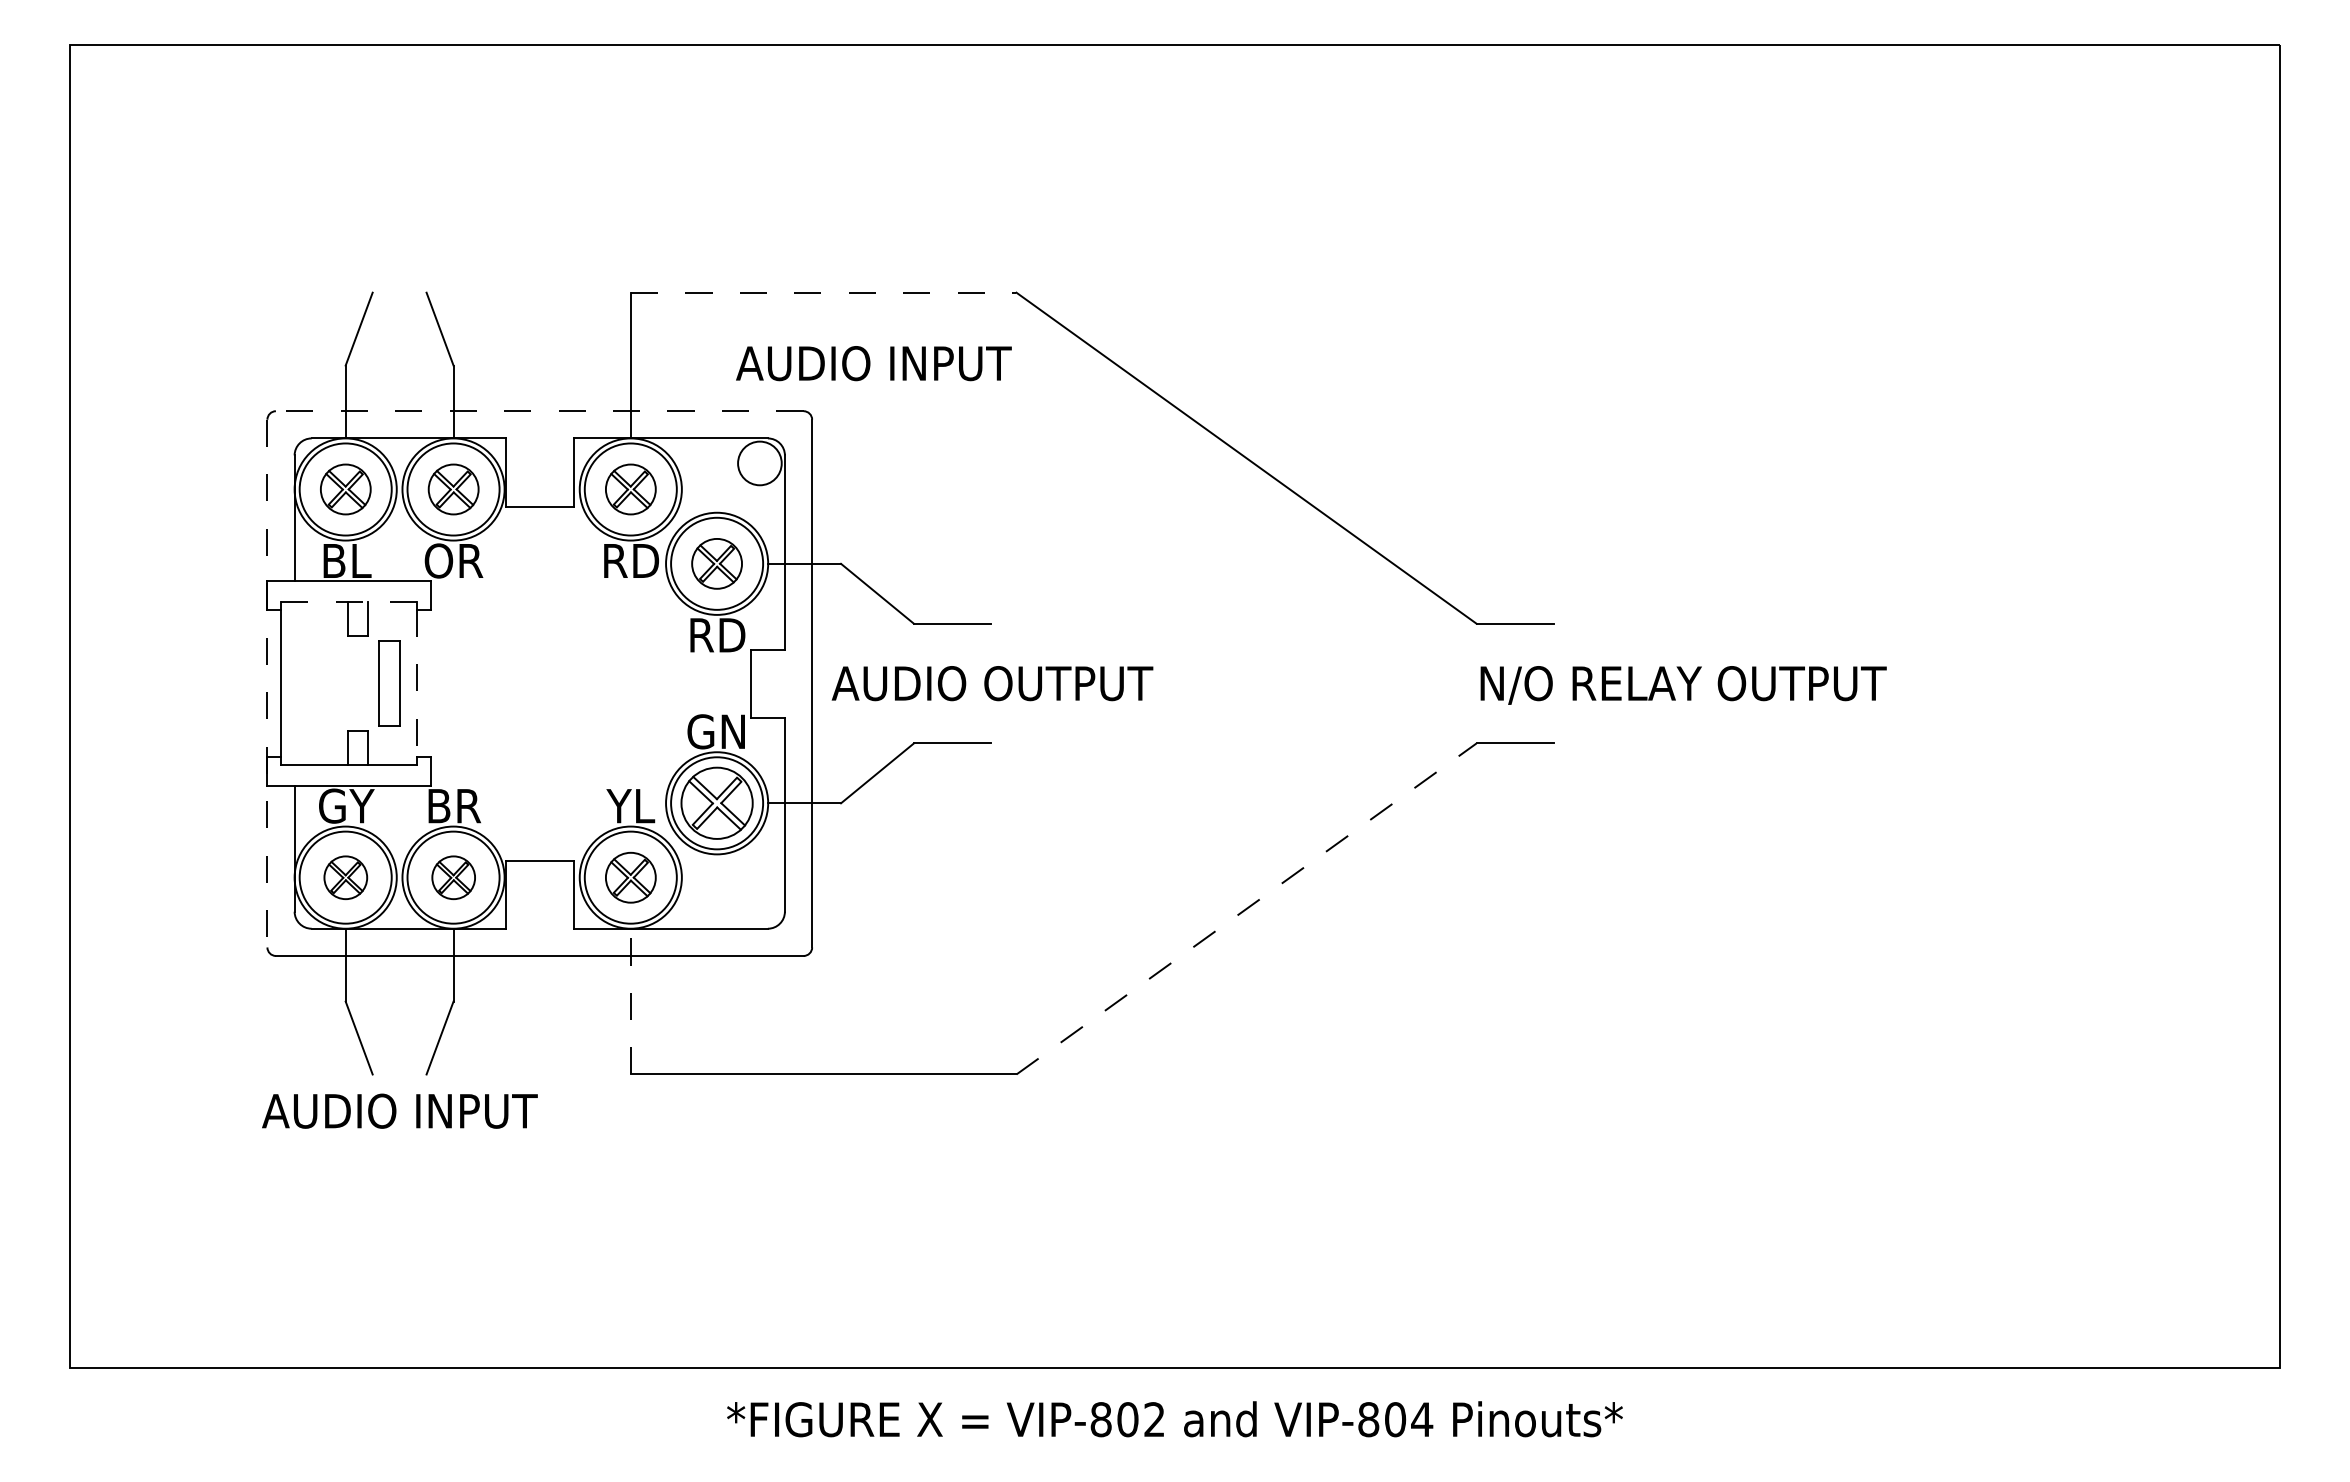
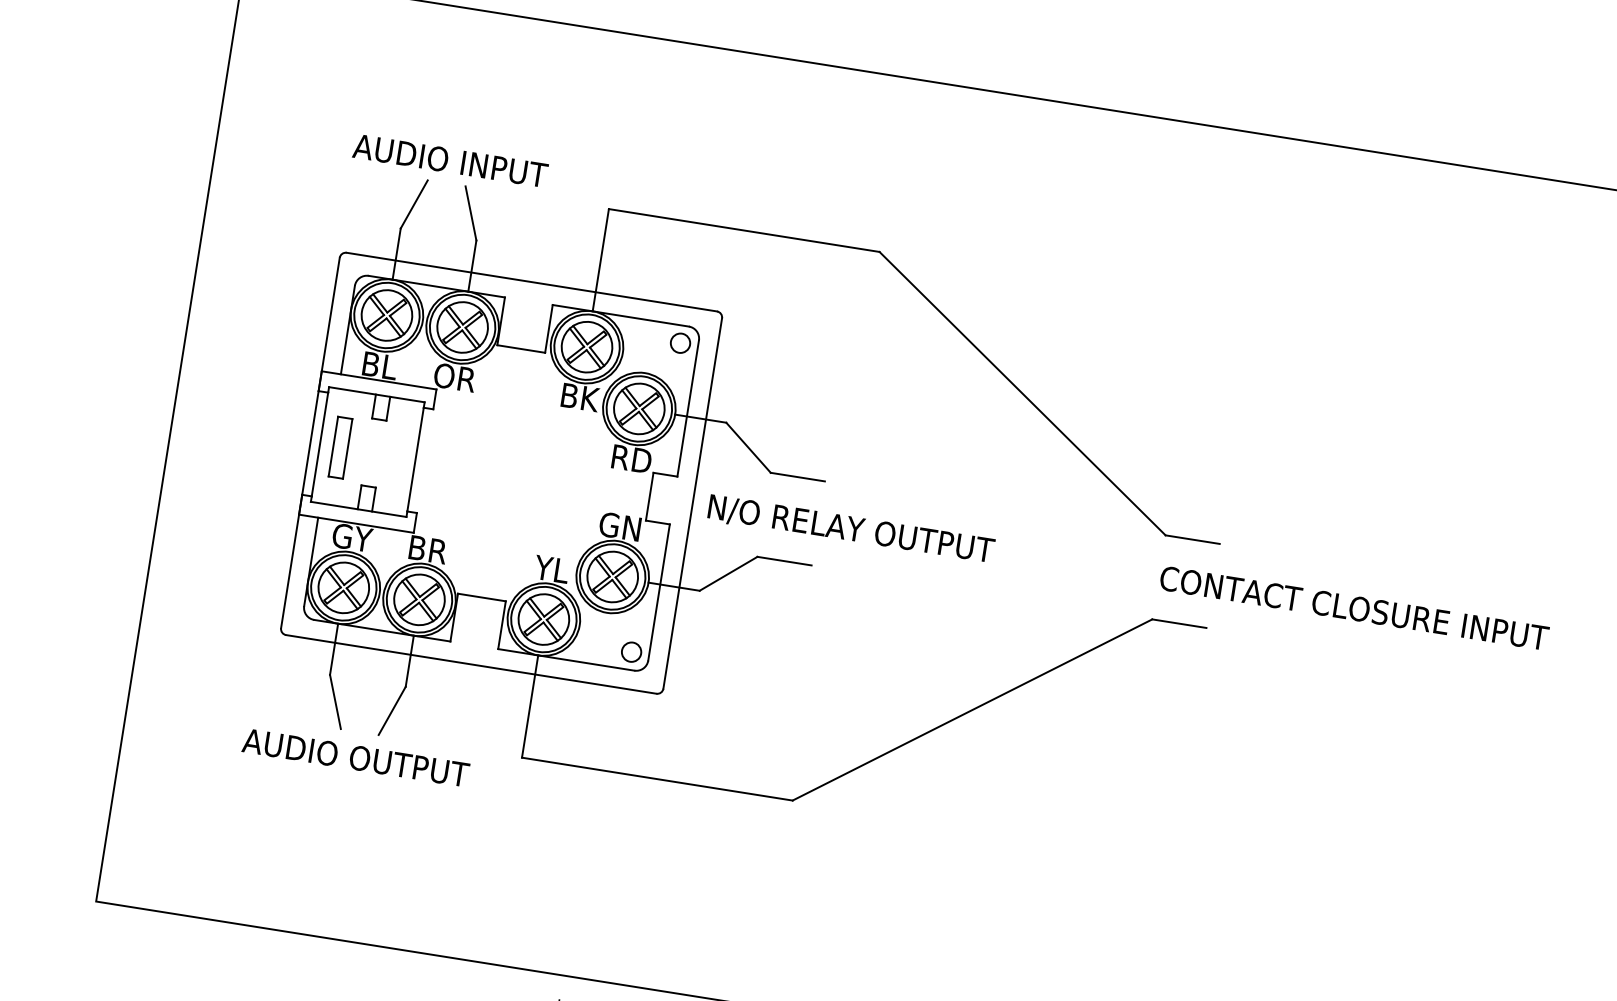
line: (823, 292) -> (744, 230), dashed -> solid
text: (873, 363) -> (450, 160), moved
line: (539, 411) -> (531, 282), dashed -> solid
circle: (759, 463) -> (680, 343), size x0.62
part: (345, 489) -> (386, 315), size x1.43
part: (453, 489) -> (462, 327), size x1.43
part: (630, 489) -> (586, 347), size x1.43
text: (631, 560) -> (579, 397), RD -> BK
part: (716, 563) -> (638, 408), size x1.43
line: (349, 601) -> (377, 394), dashed -> solid
line: (267, 683) -> (310, 442), dashed -> solid
part: (389, 683) -> (340, 447), moved
line: (417, 683) -> (415, 459), dashed -> solid
text: (1036, 685) -> (849, 529), AUDIO OUTPUT -> N/O RELAY OUTPUT
text: (1755, 685) -> (1354, 609), N/O RELAY OUTPUT -> CONTACT CLOSURE INPUT
part: (345, 877) -> (343, 587), size x1.67
part: (453, 877) -> (419, 599), size x1.67
part: (630, 877) -> (543, 619), size x1.43
circle: (759, 903) -> (631, 652), added
line: (1246, 908) -> (972, 709), dashed -> solid
line: (630, 1001) -> (529, 706), dashed -> solid
text: (399, 1110) -> (355, 757), AUDIO INPUT -> AUDIO OUTPUT

